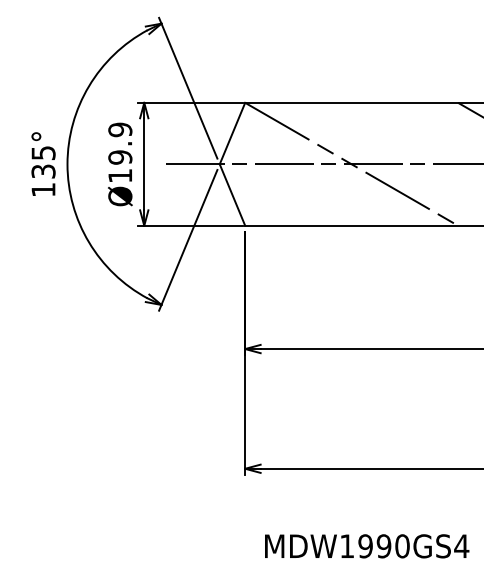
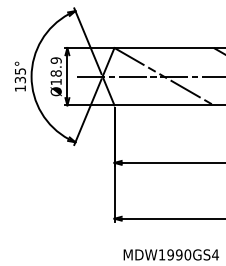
text: (118, 157) -> (55, 73), Ø19.9 -> Ø18.9

